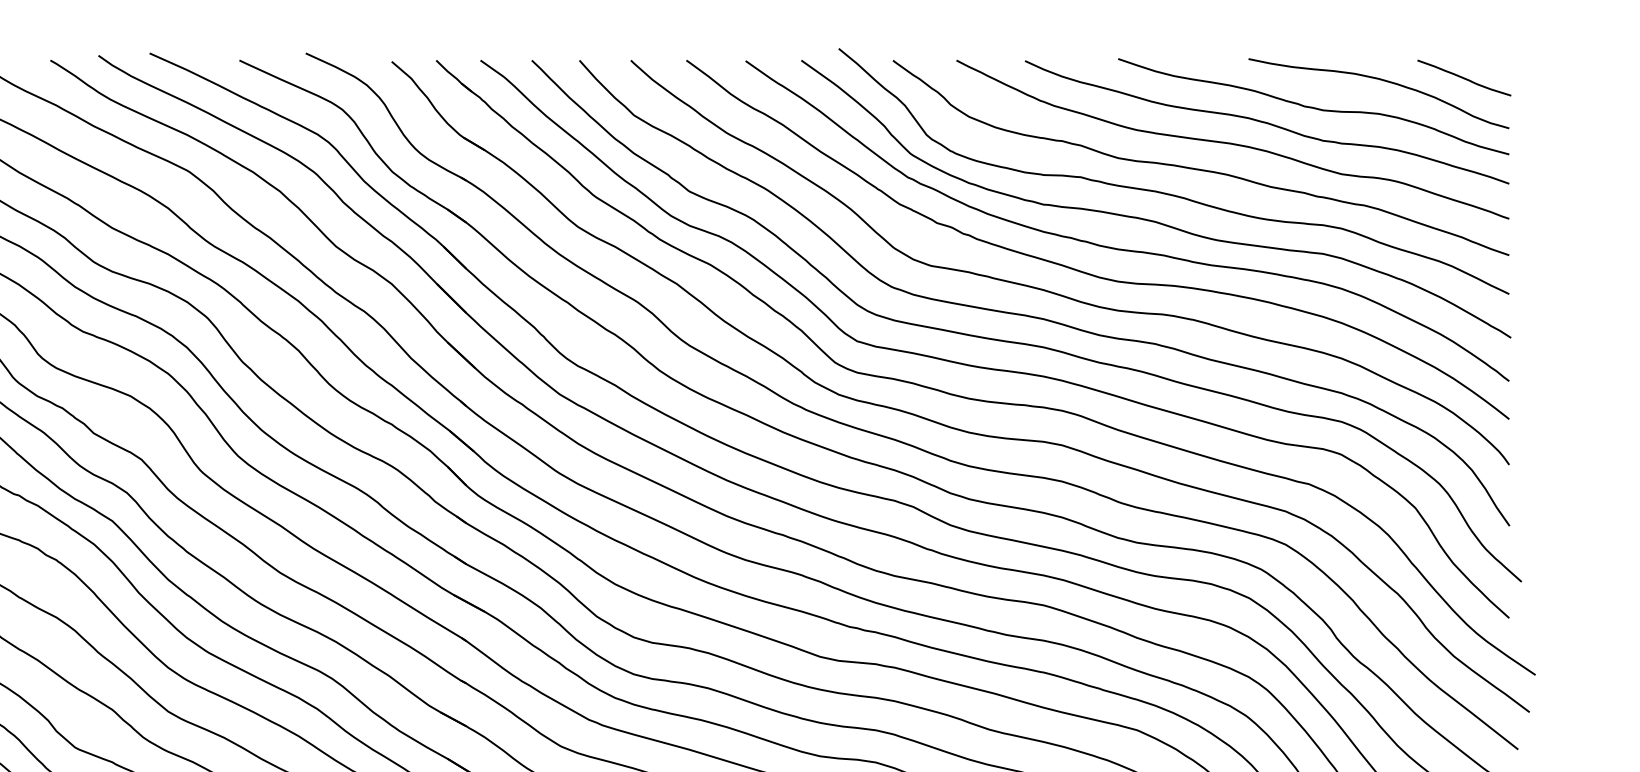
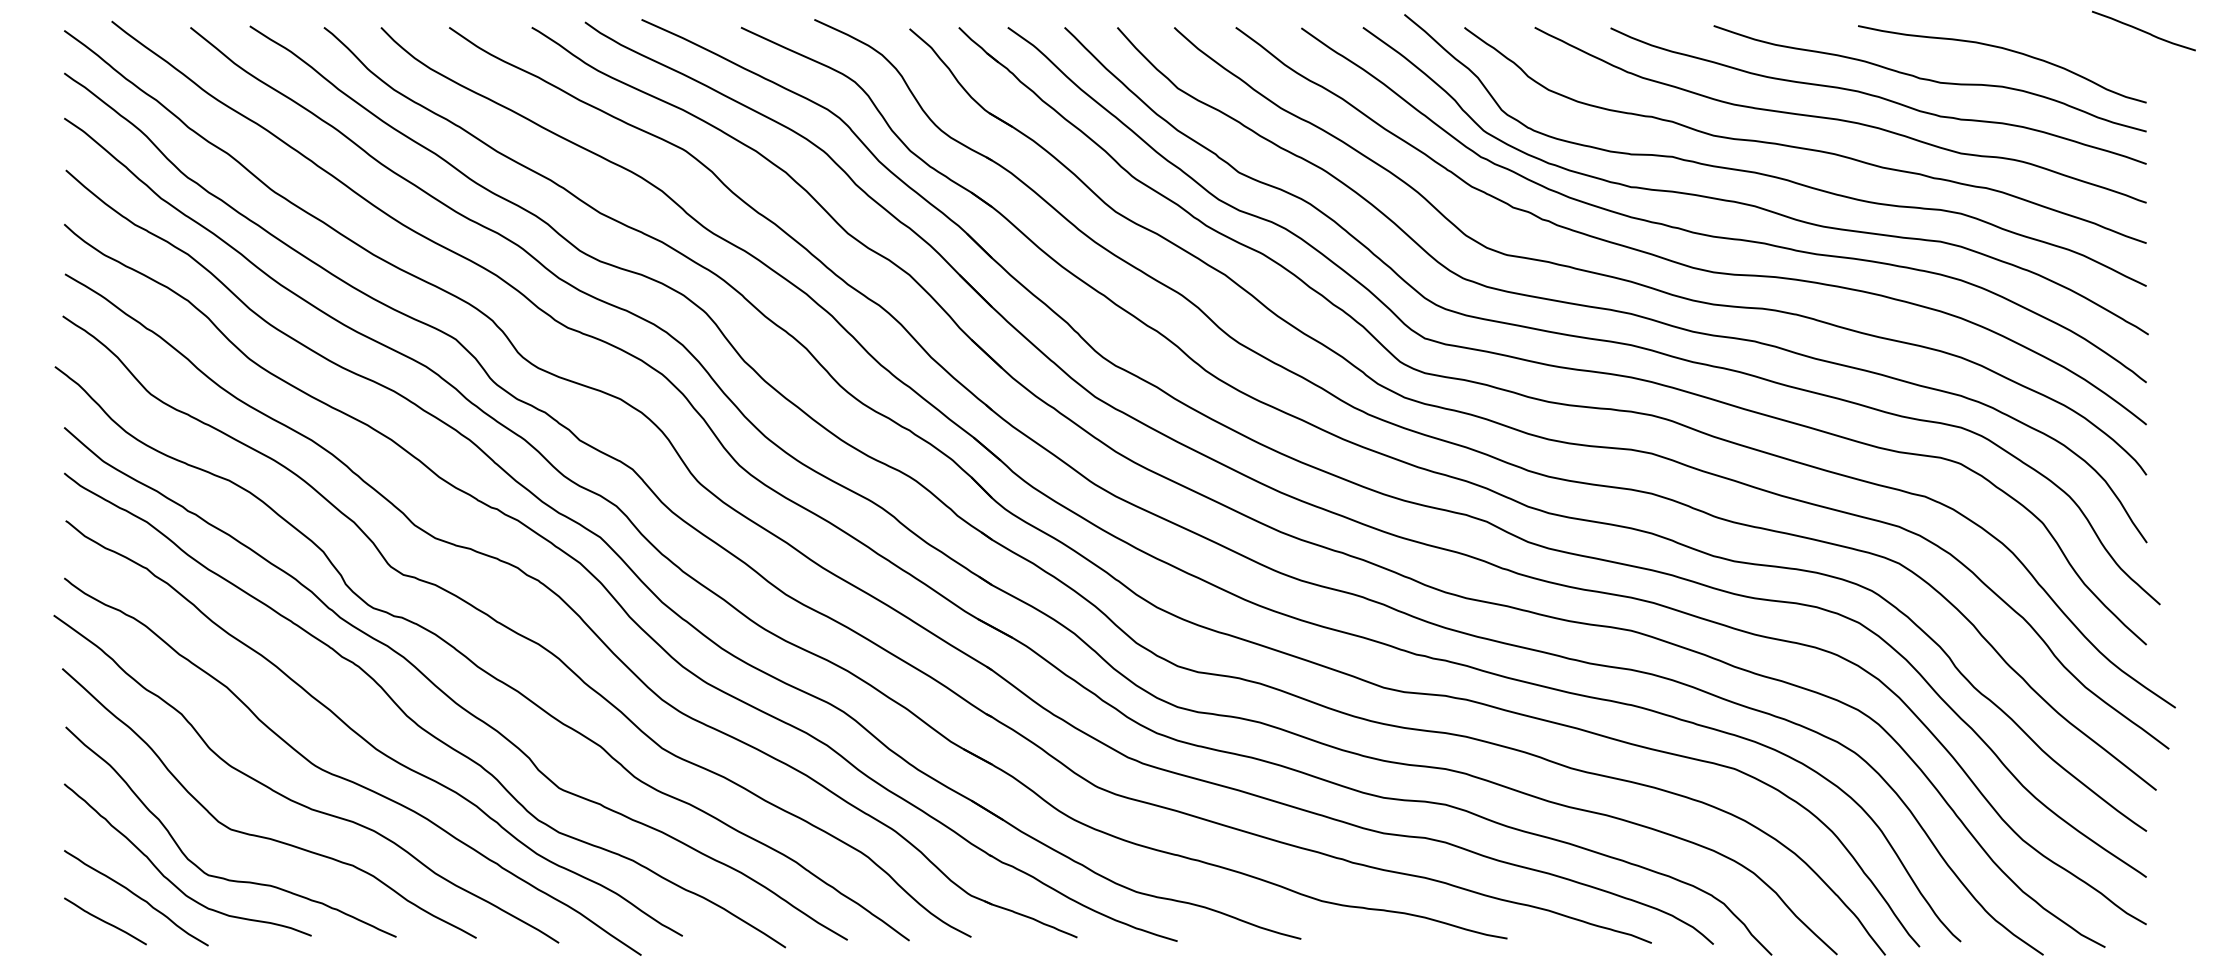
curve: (1464, 77) -> (2143, 30), moved

